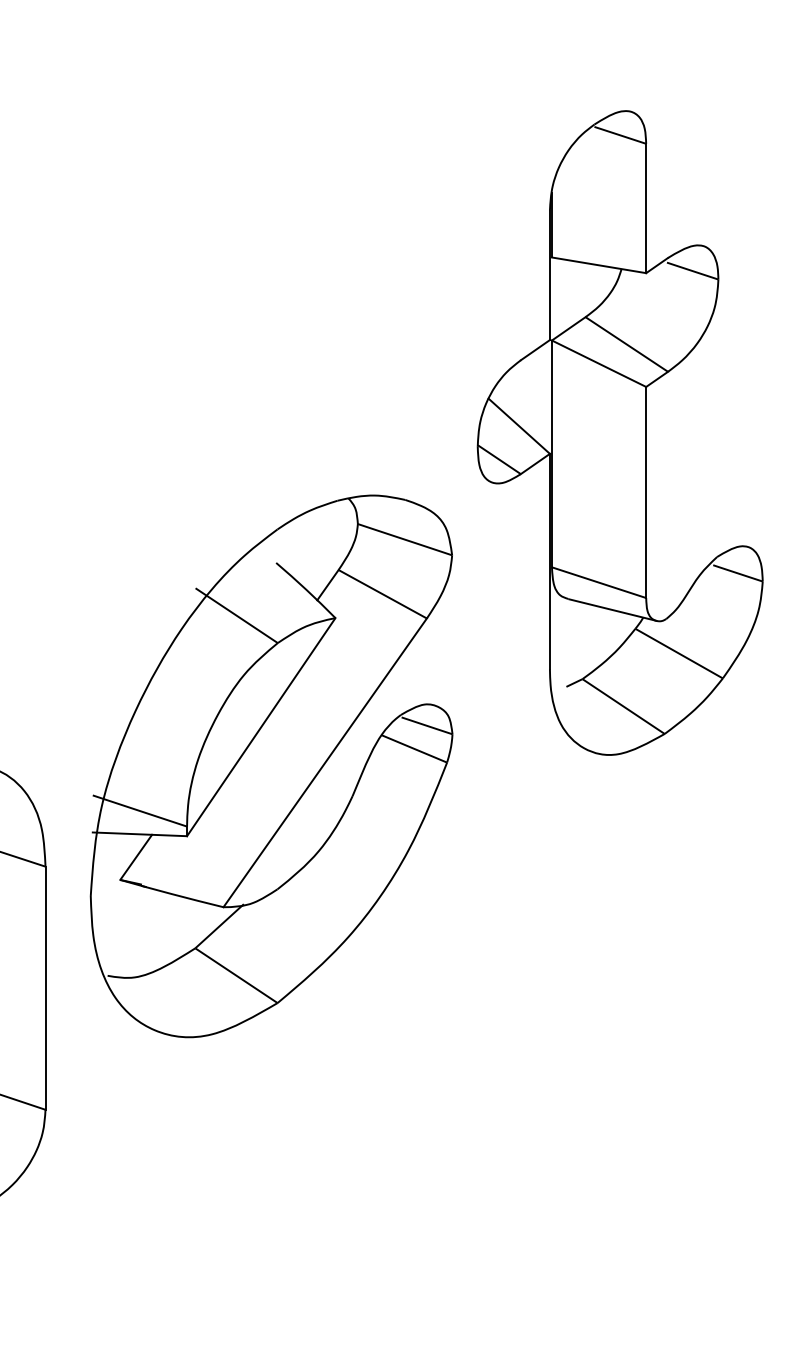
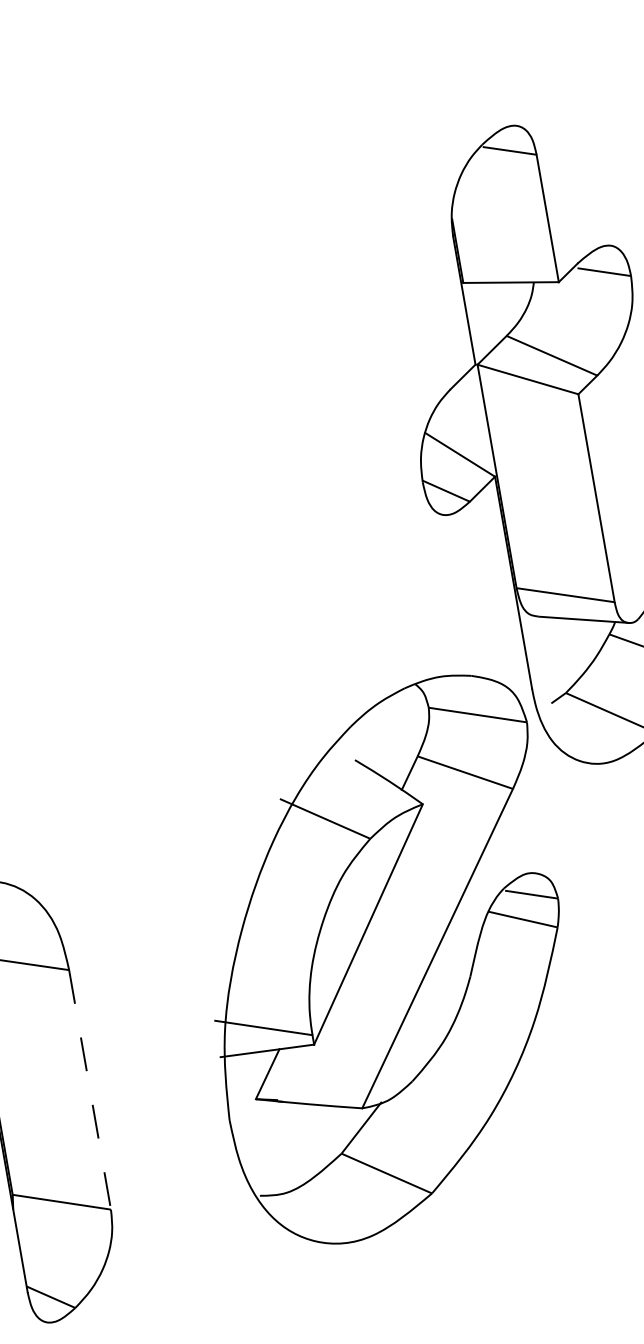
part: (271, 766) -> (385, 961), moved
line: (45, 988) -> (90, 1090), solid -> dashed

